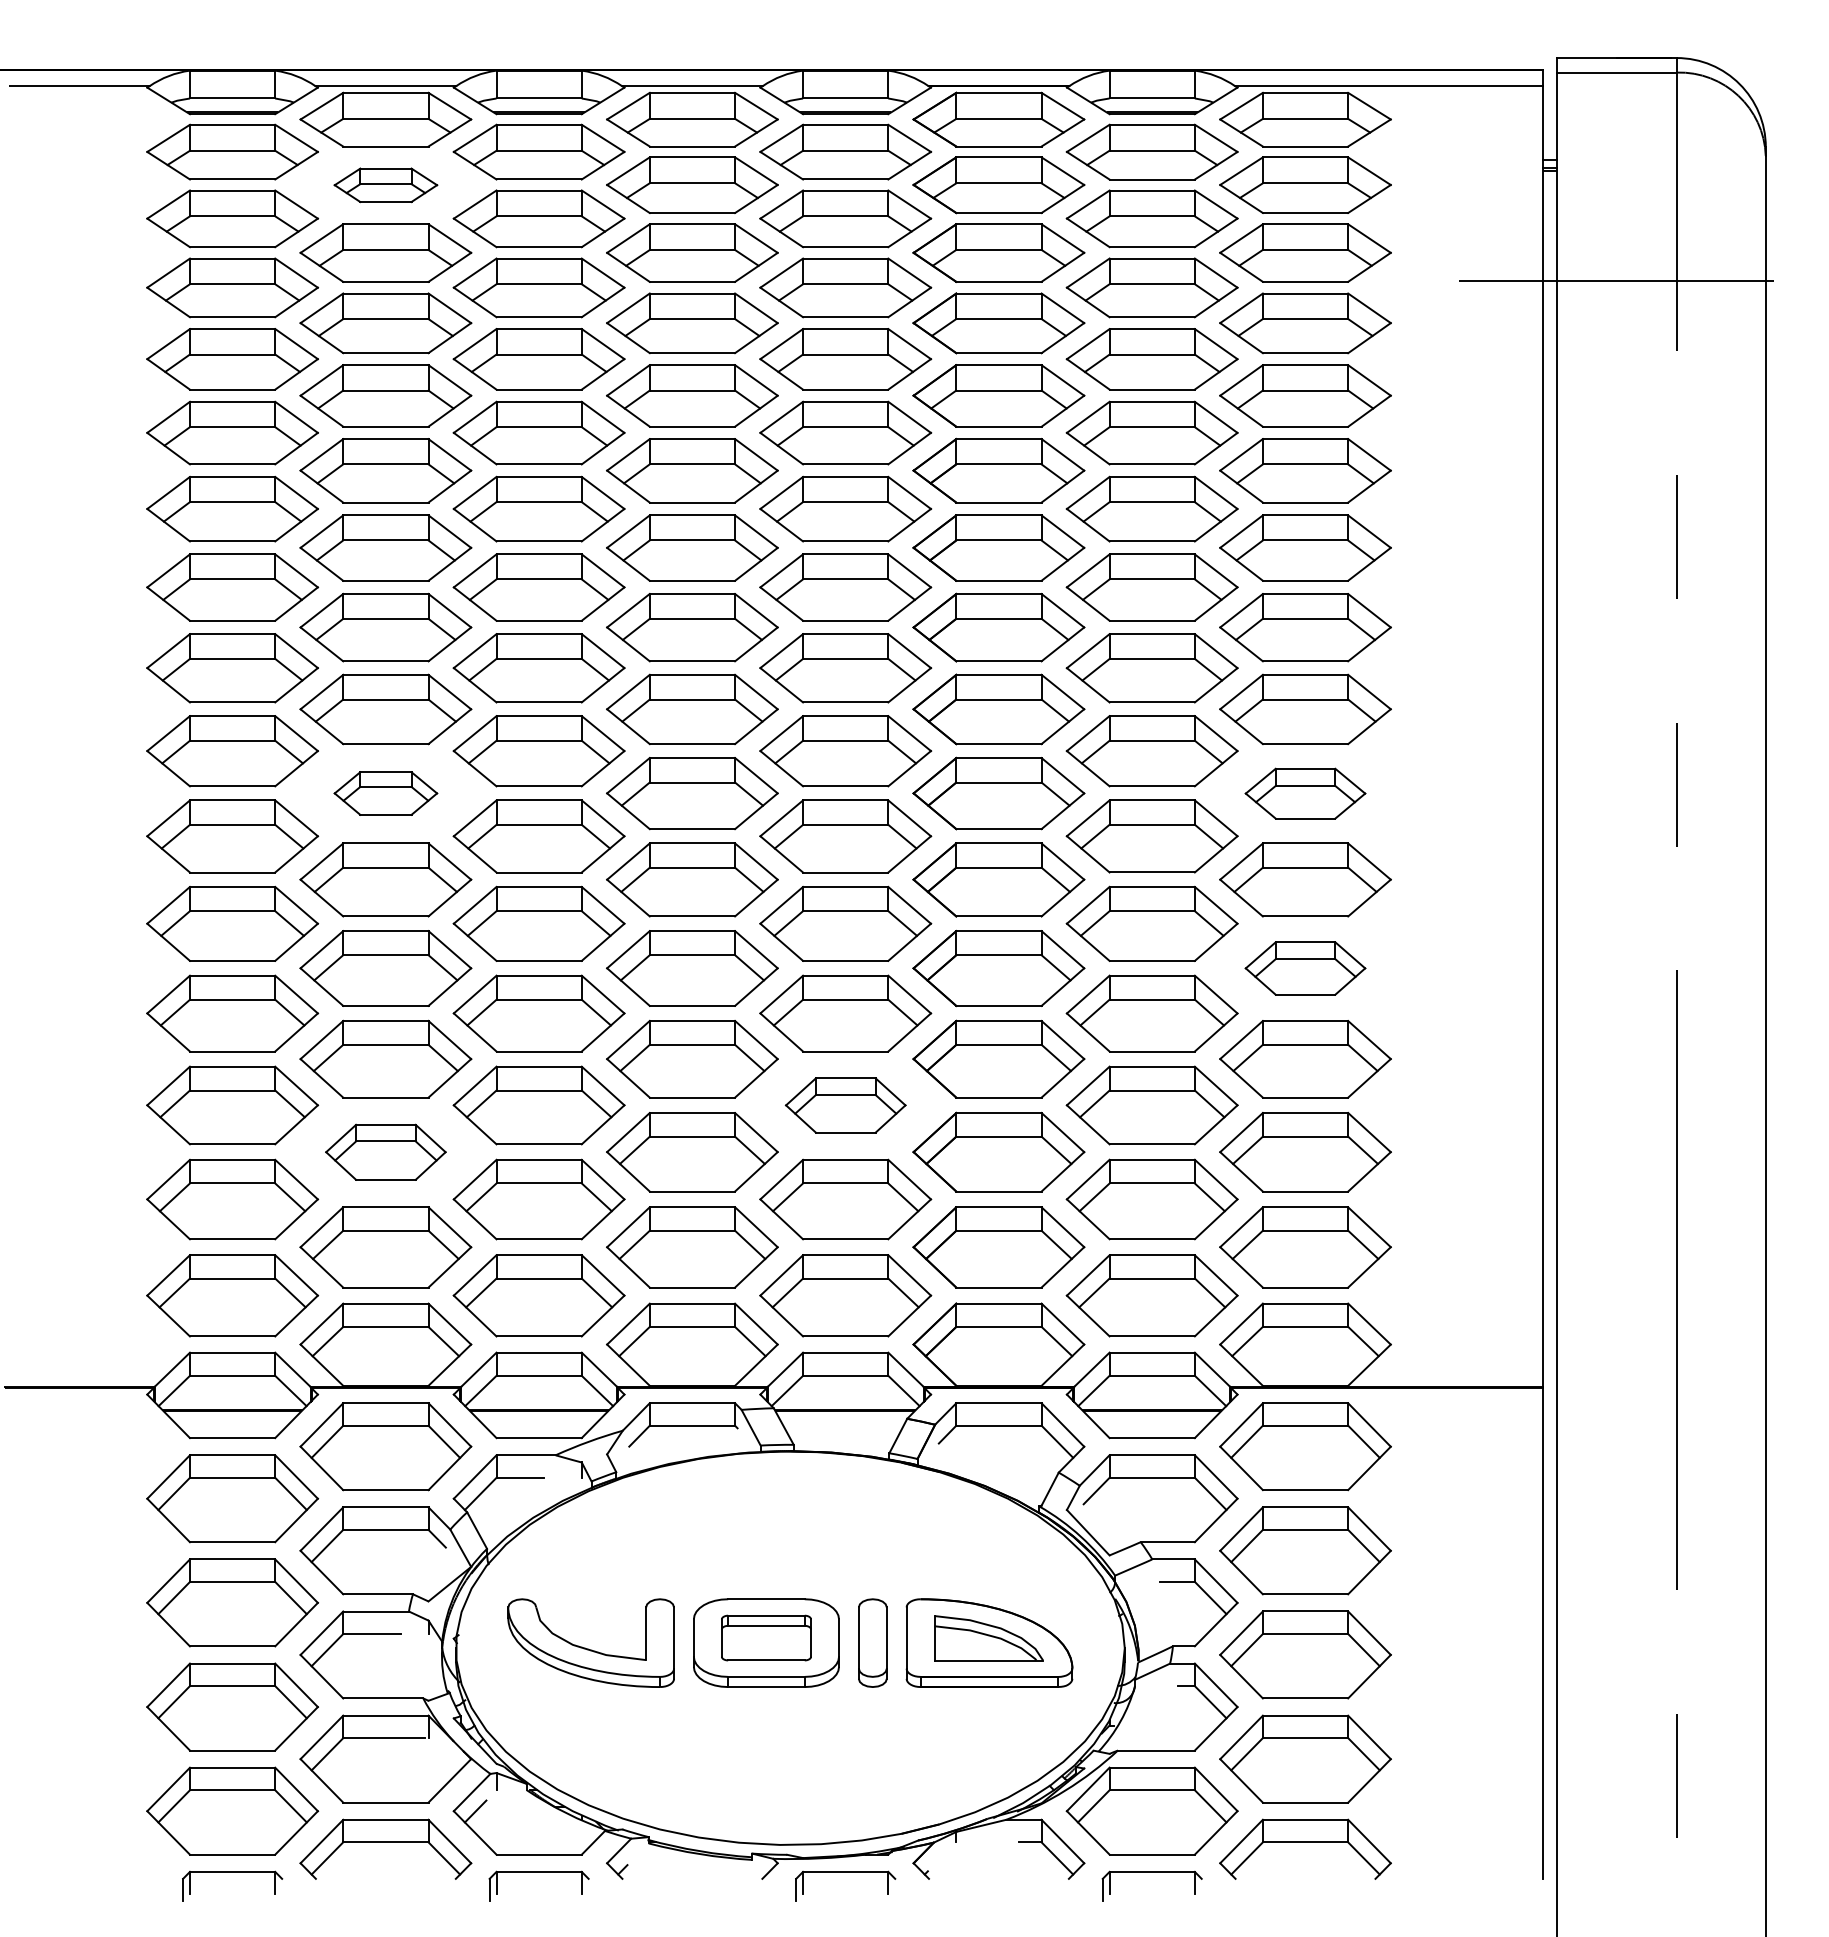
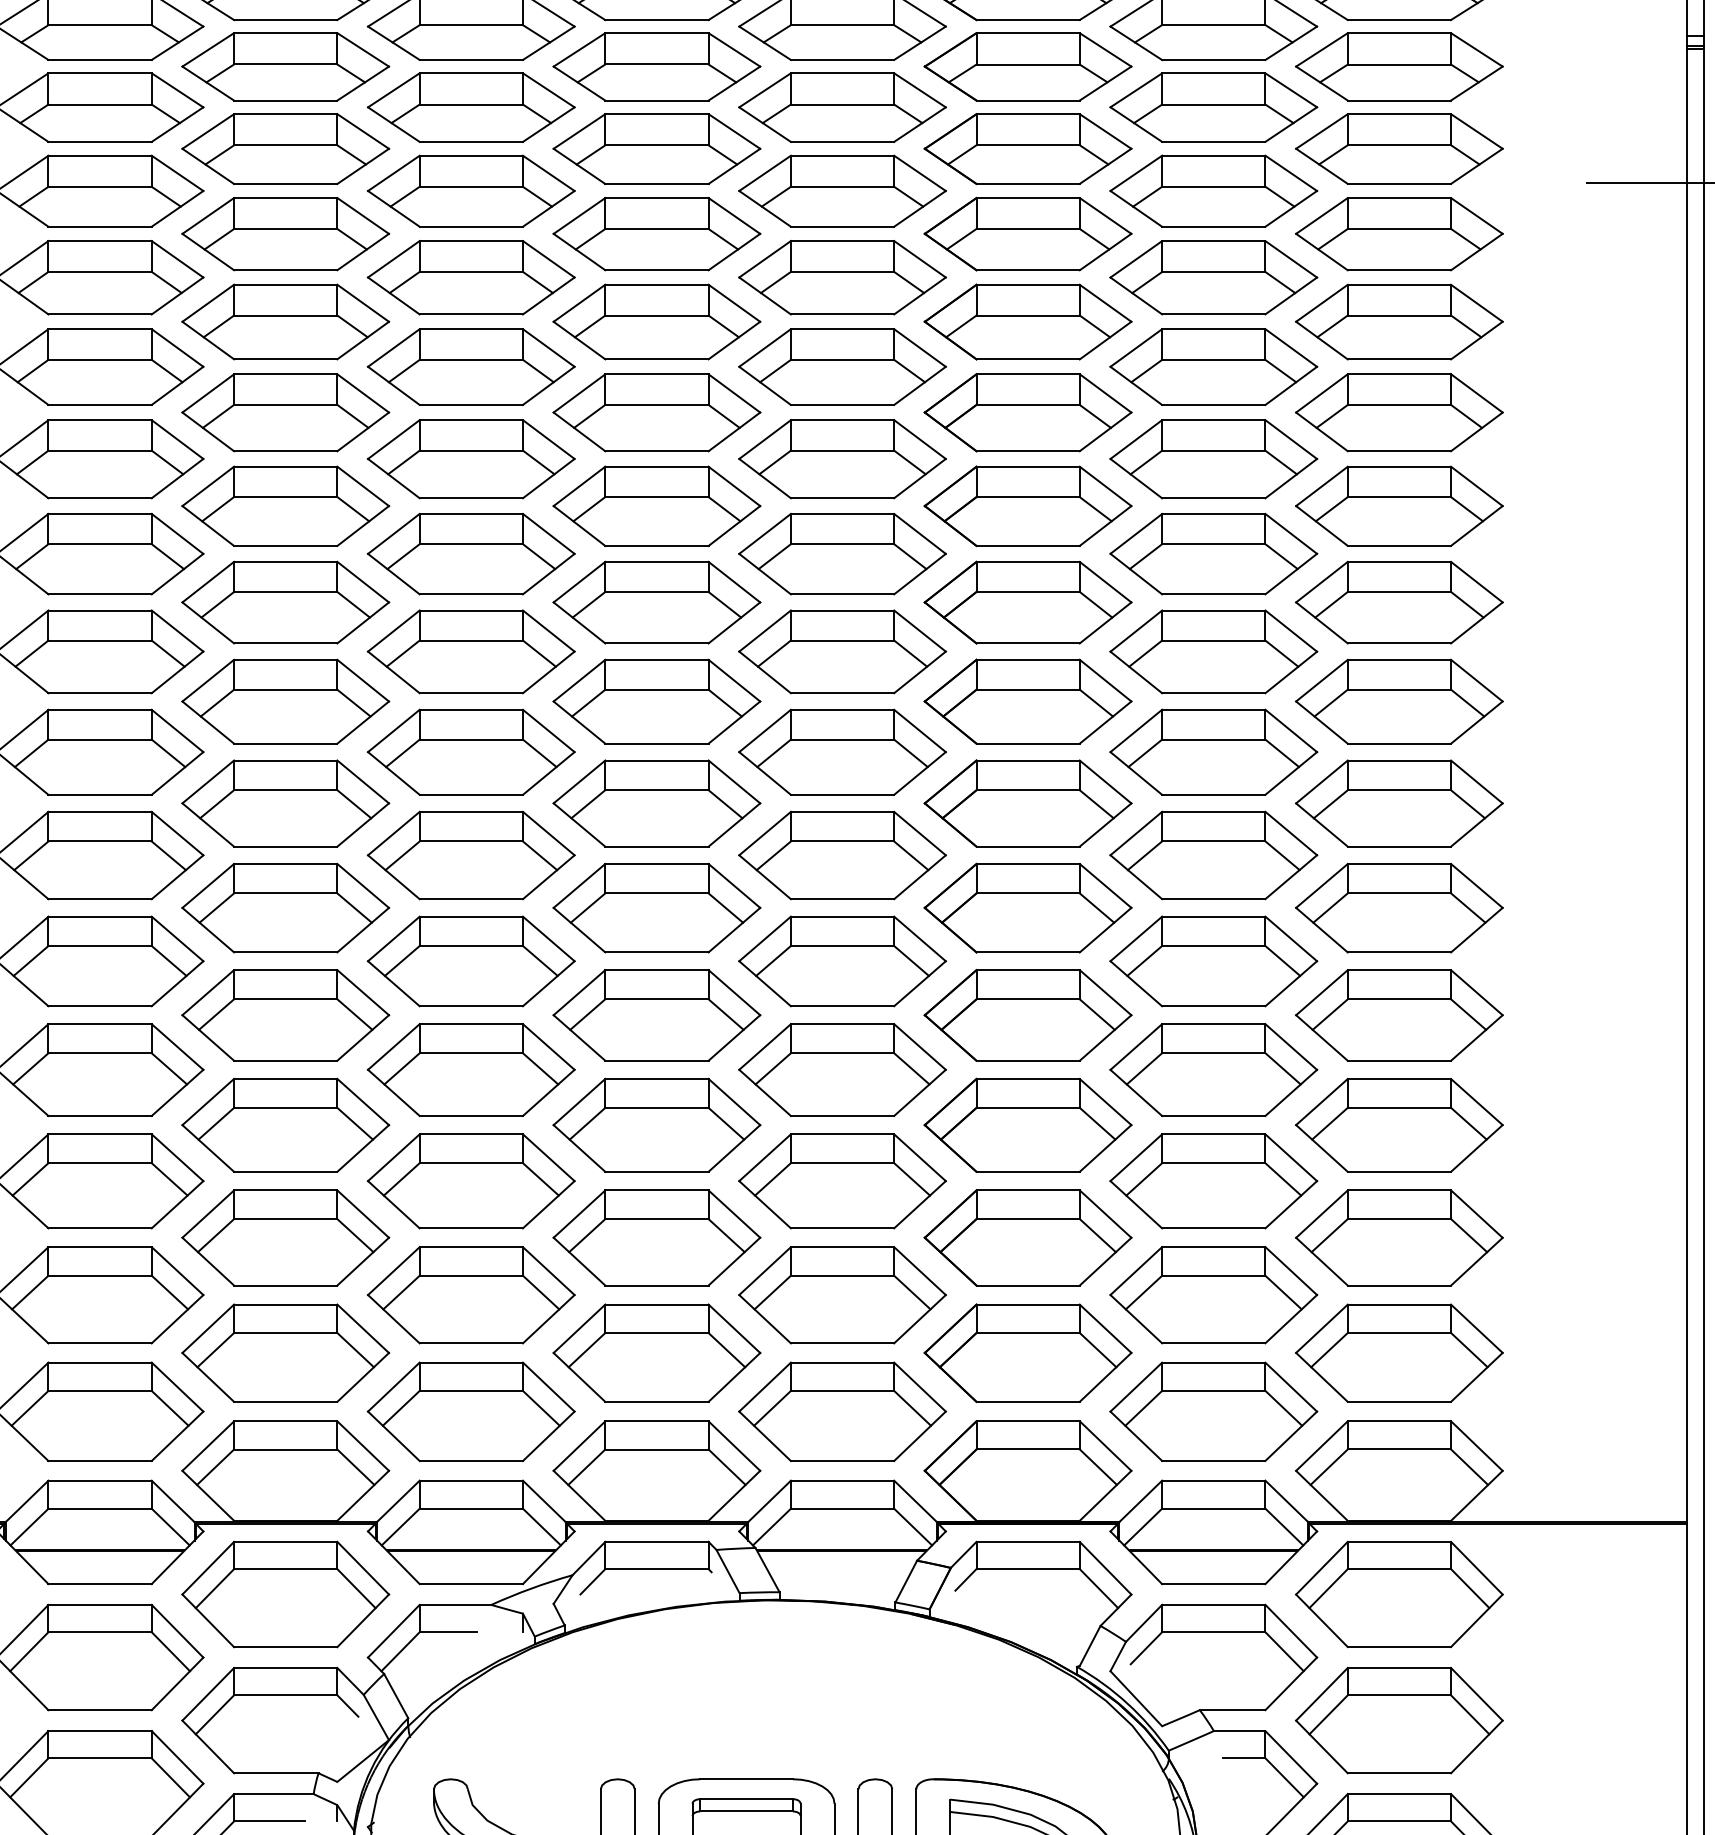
part: (385, 185) -> (285, 67), size x1.67
part: (385, 793) -> (285, 803), size x1.67
part: (1305, 793) -> (1399, 803), size x1.43
part: (1305, 968) -> (1399, 1015), size x1.43
part: (845, 1105) -> (842, 1181), size x1.43
part: (385, 1152) -> (285, 1238), size x1.43

